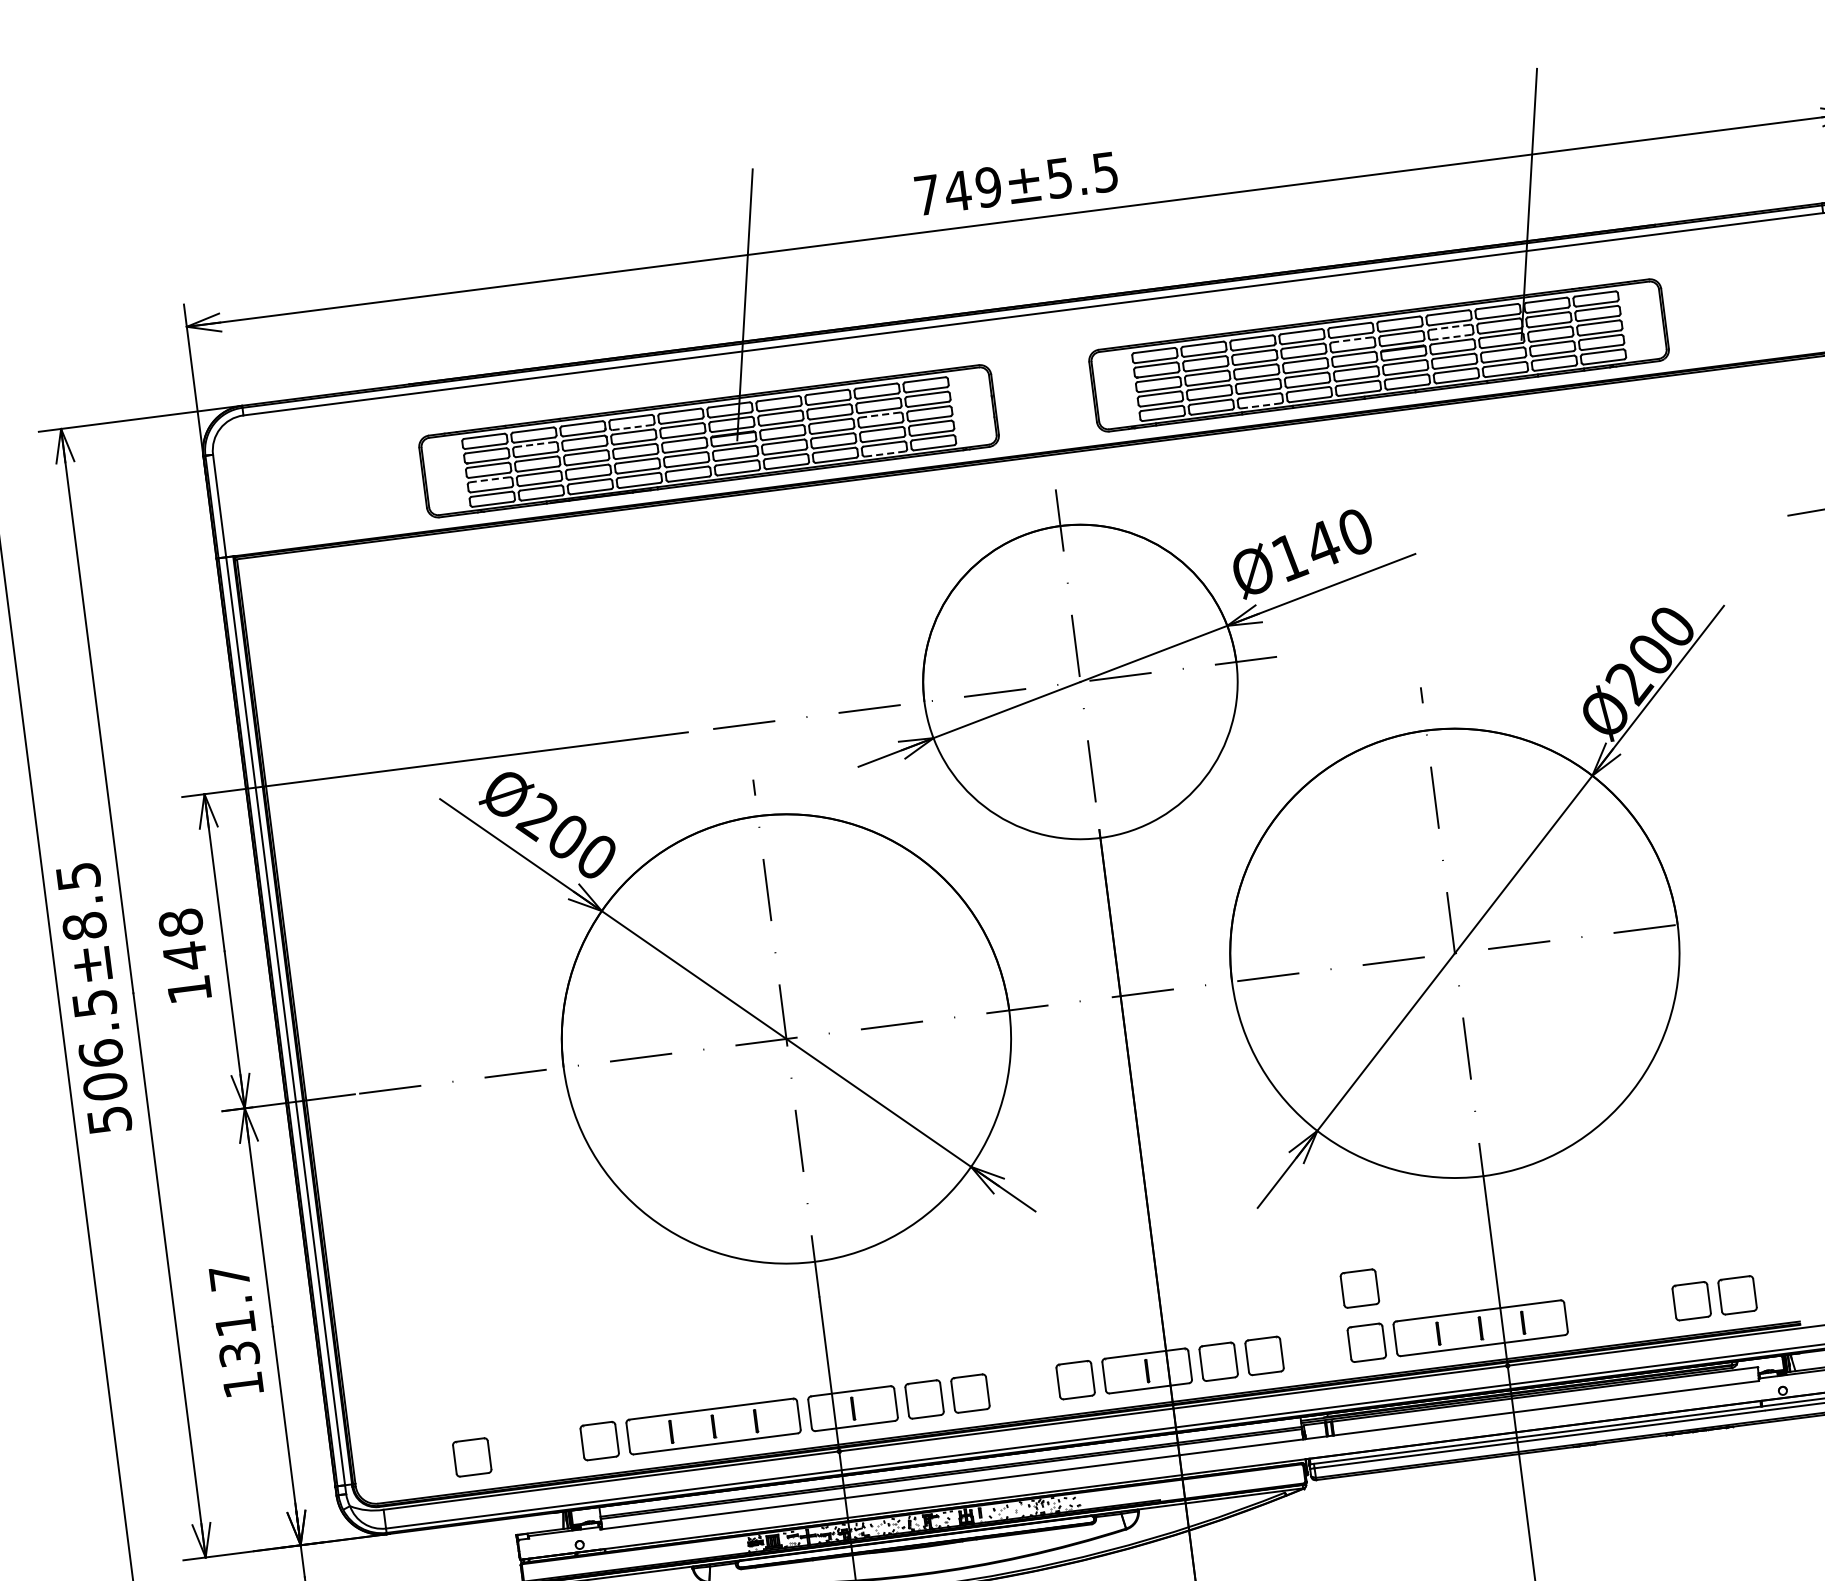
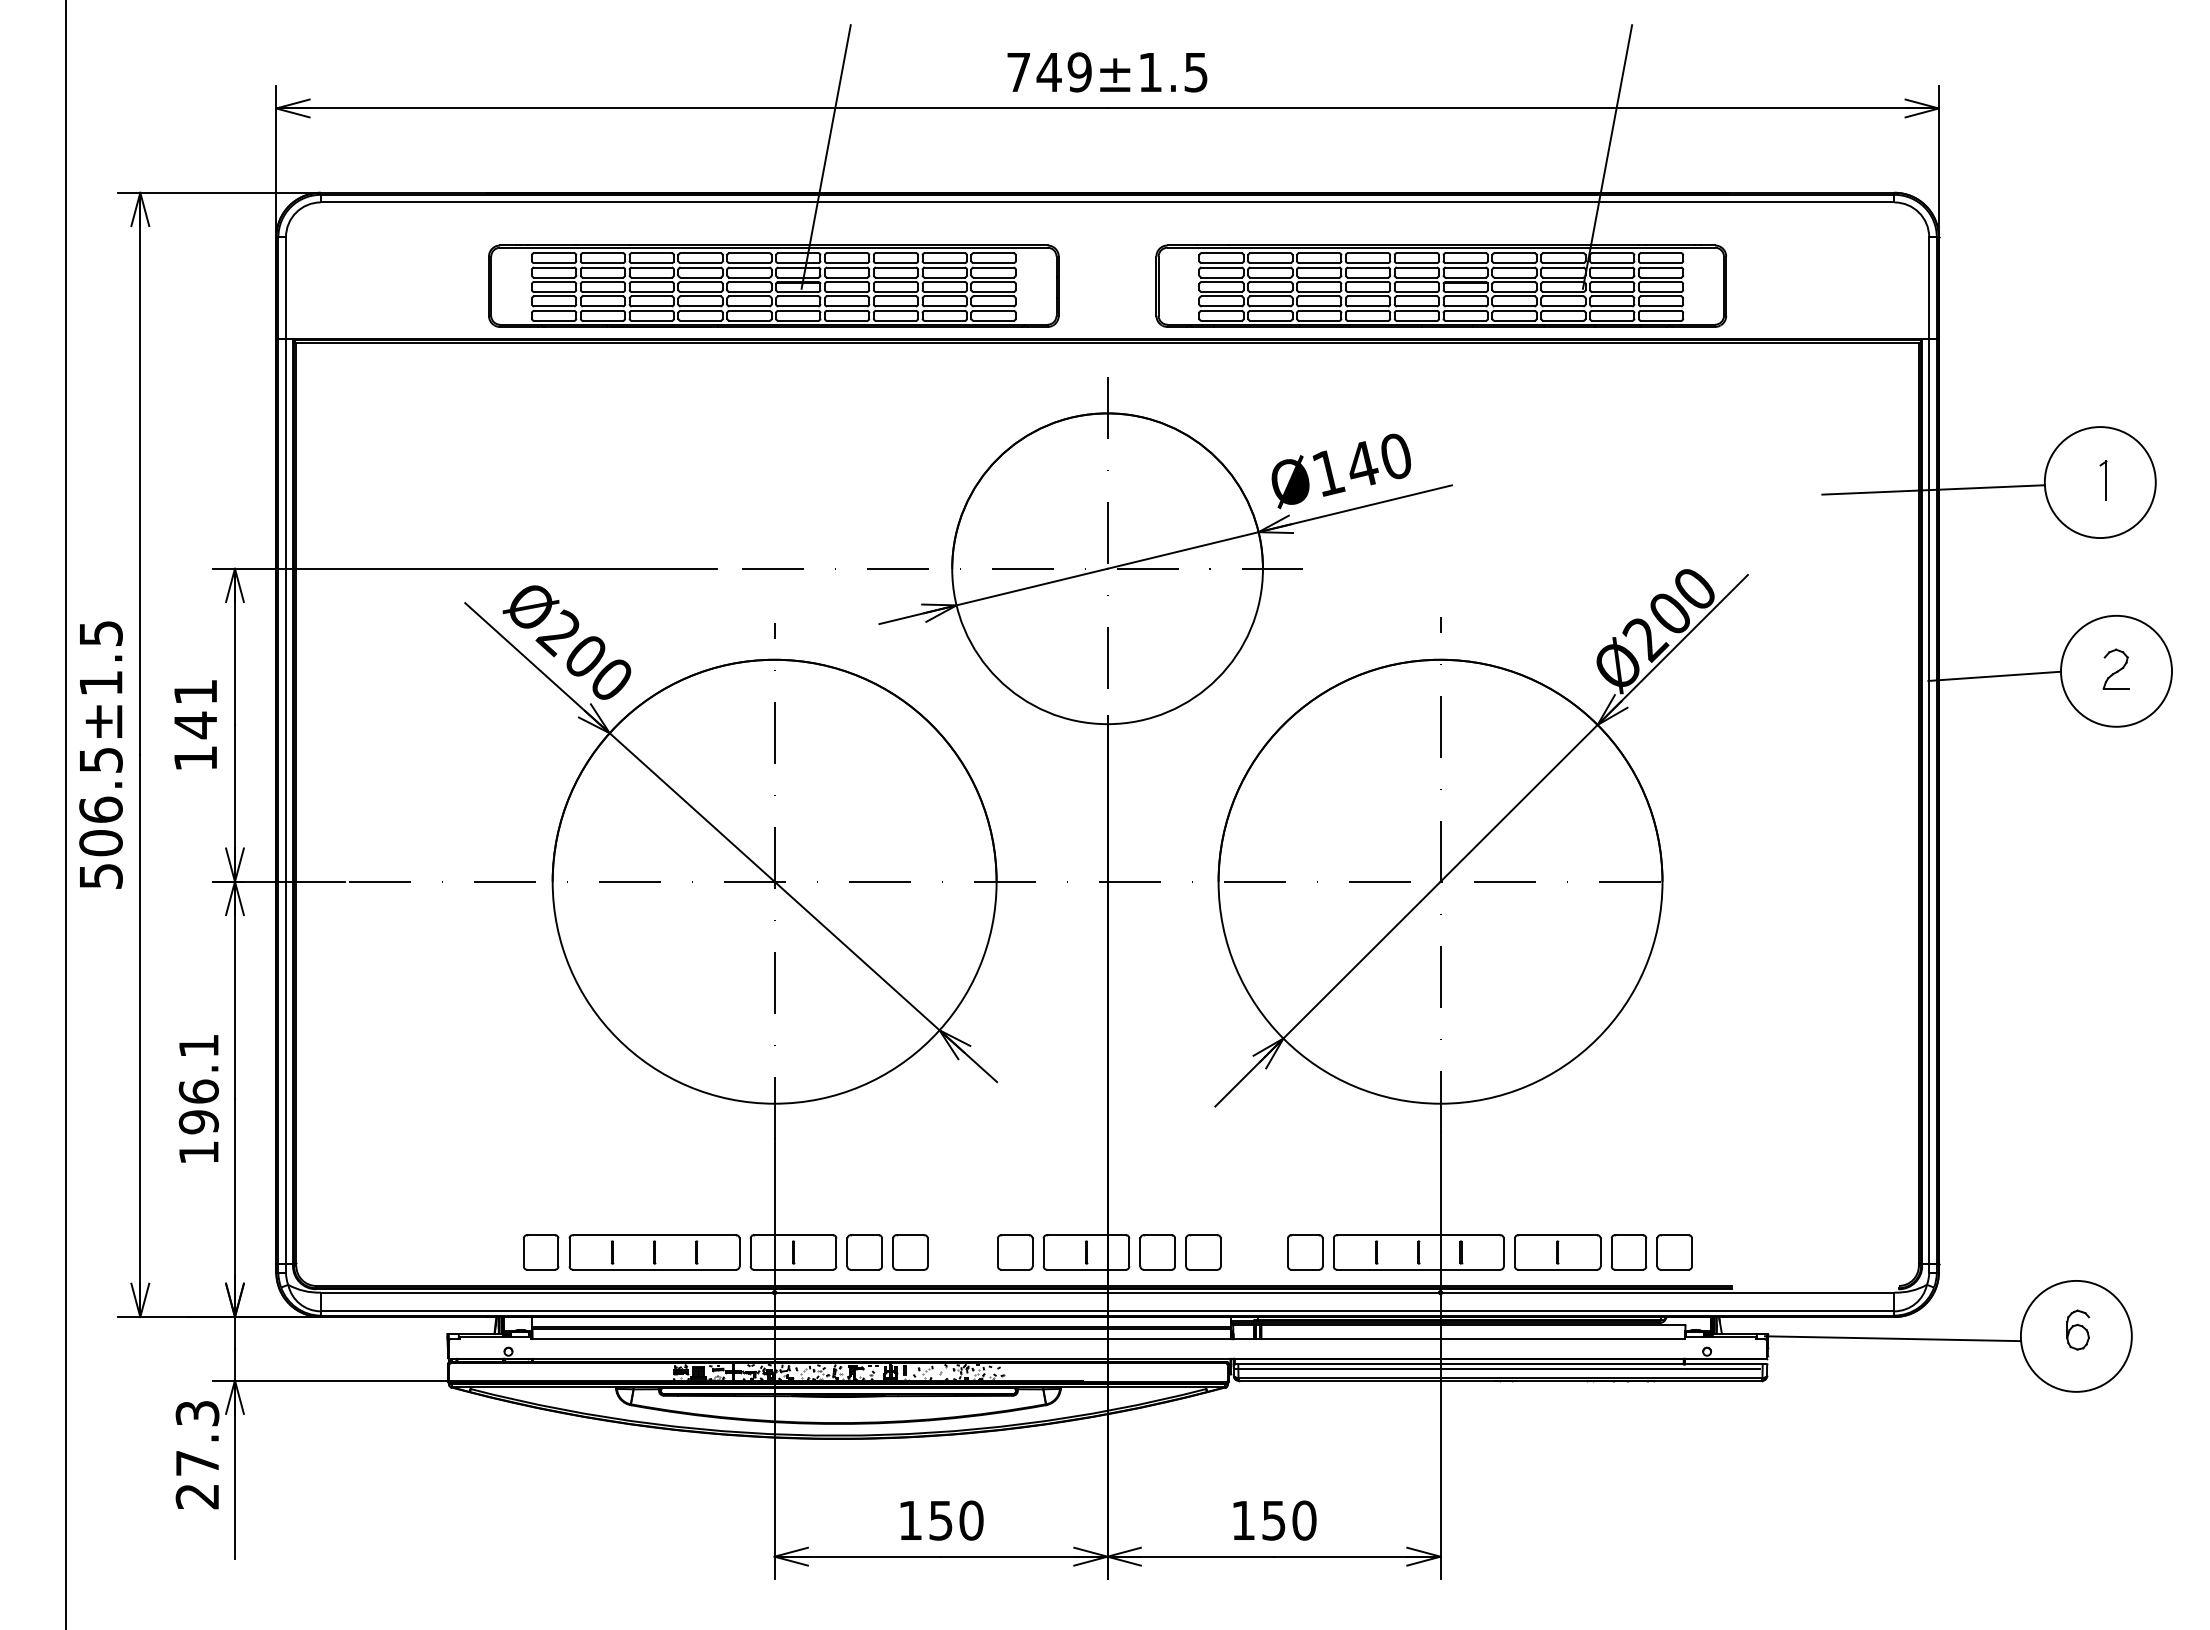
text: (1059, 178) -> (1150, 72), 749±5.5 -> 749±1.5
line: (1450, 327) -> (1514, 267), dashed -> solid
line: (1451, 337) -> (1514, 277), dashed -> solid
line: (1351, 339) -> (1416, 267), dashed -> solid
line: (1261, 405) -> (1319, 320), dashed -> solid
line: (879, 415) -> (944, 282), dashed -> solid
line: (632, 427) -> (700, 263), dashed -> solid
line: (534, 444) -> (602, 267), dashed -> solid
line: (884, 453) -> (944, 320), dashed -> solid
line: (490, 479) -> (554, 296), dashed -> solid
text: (180, 923) -> (195, 692), 148 -> 141
text: (84, 926) -> (100, 683), 506.5±8.5 -> 506.5±1.5
part: (1360, 1288) -> (1305, 1198), removed
part: (1619, 1310) -> (1557, 1252), added
text: (234, 1316) -> (198, 1084), 131.7 -> 196.1
part: (472, 1457) -> (414, 1252), removed

